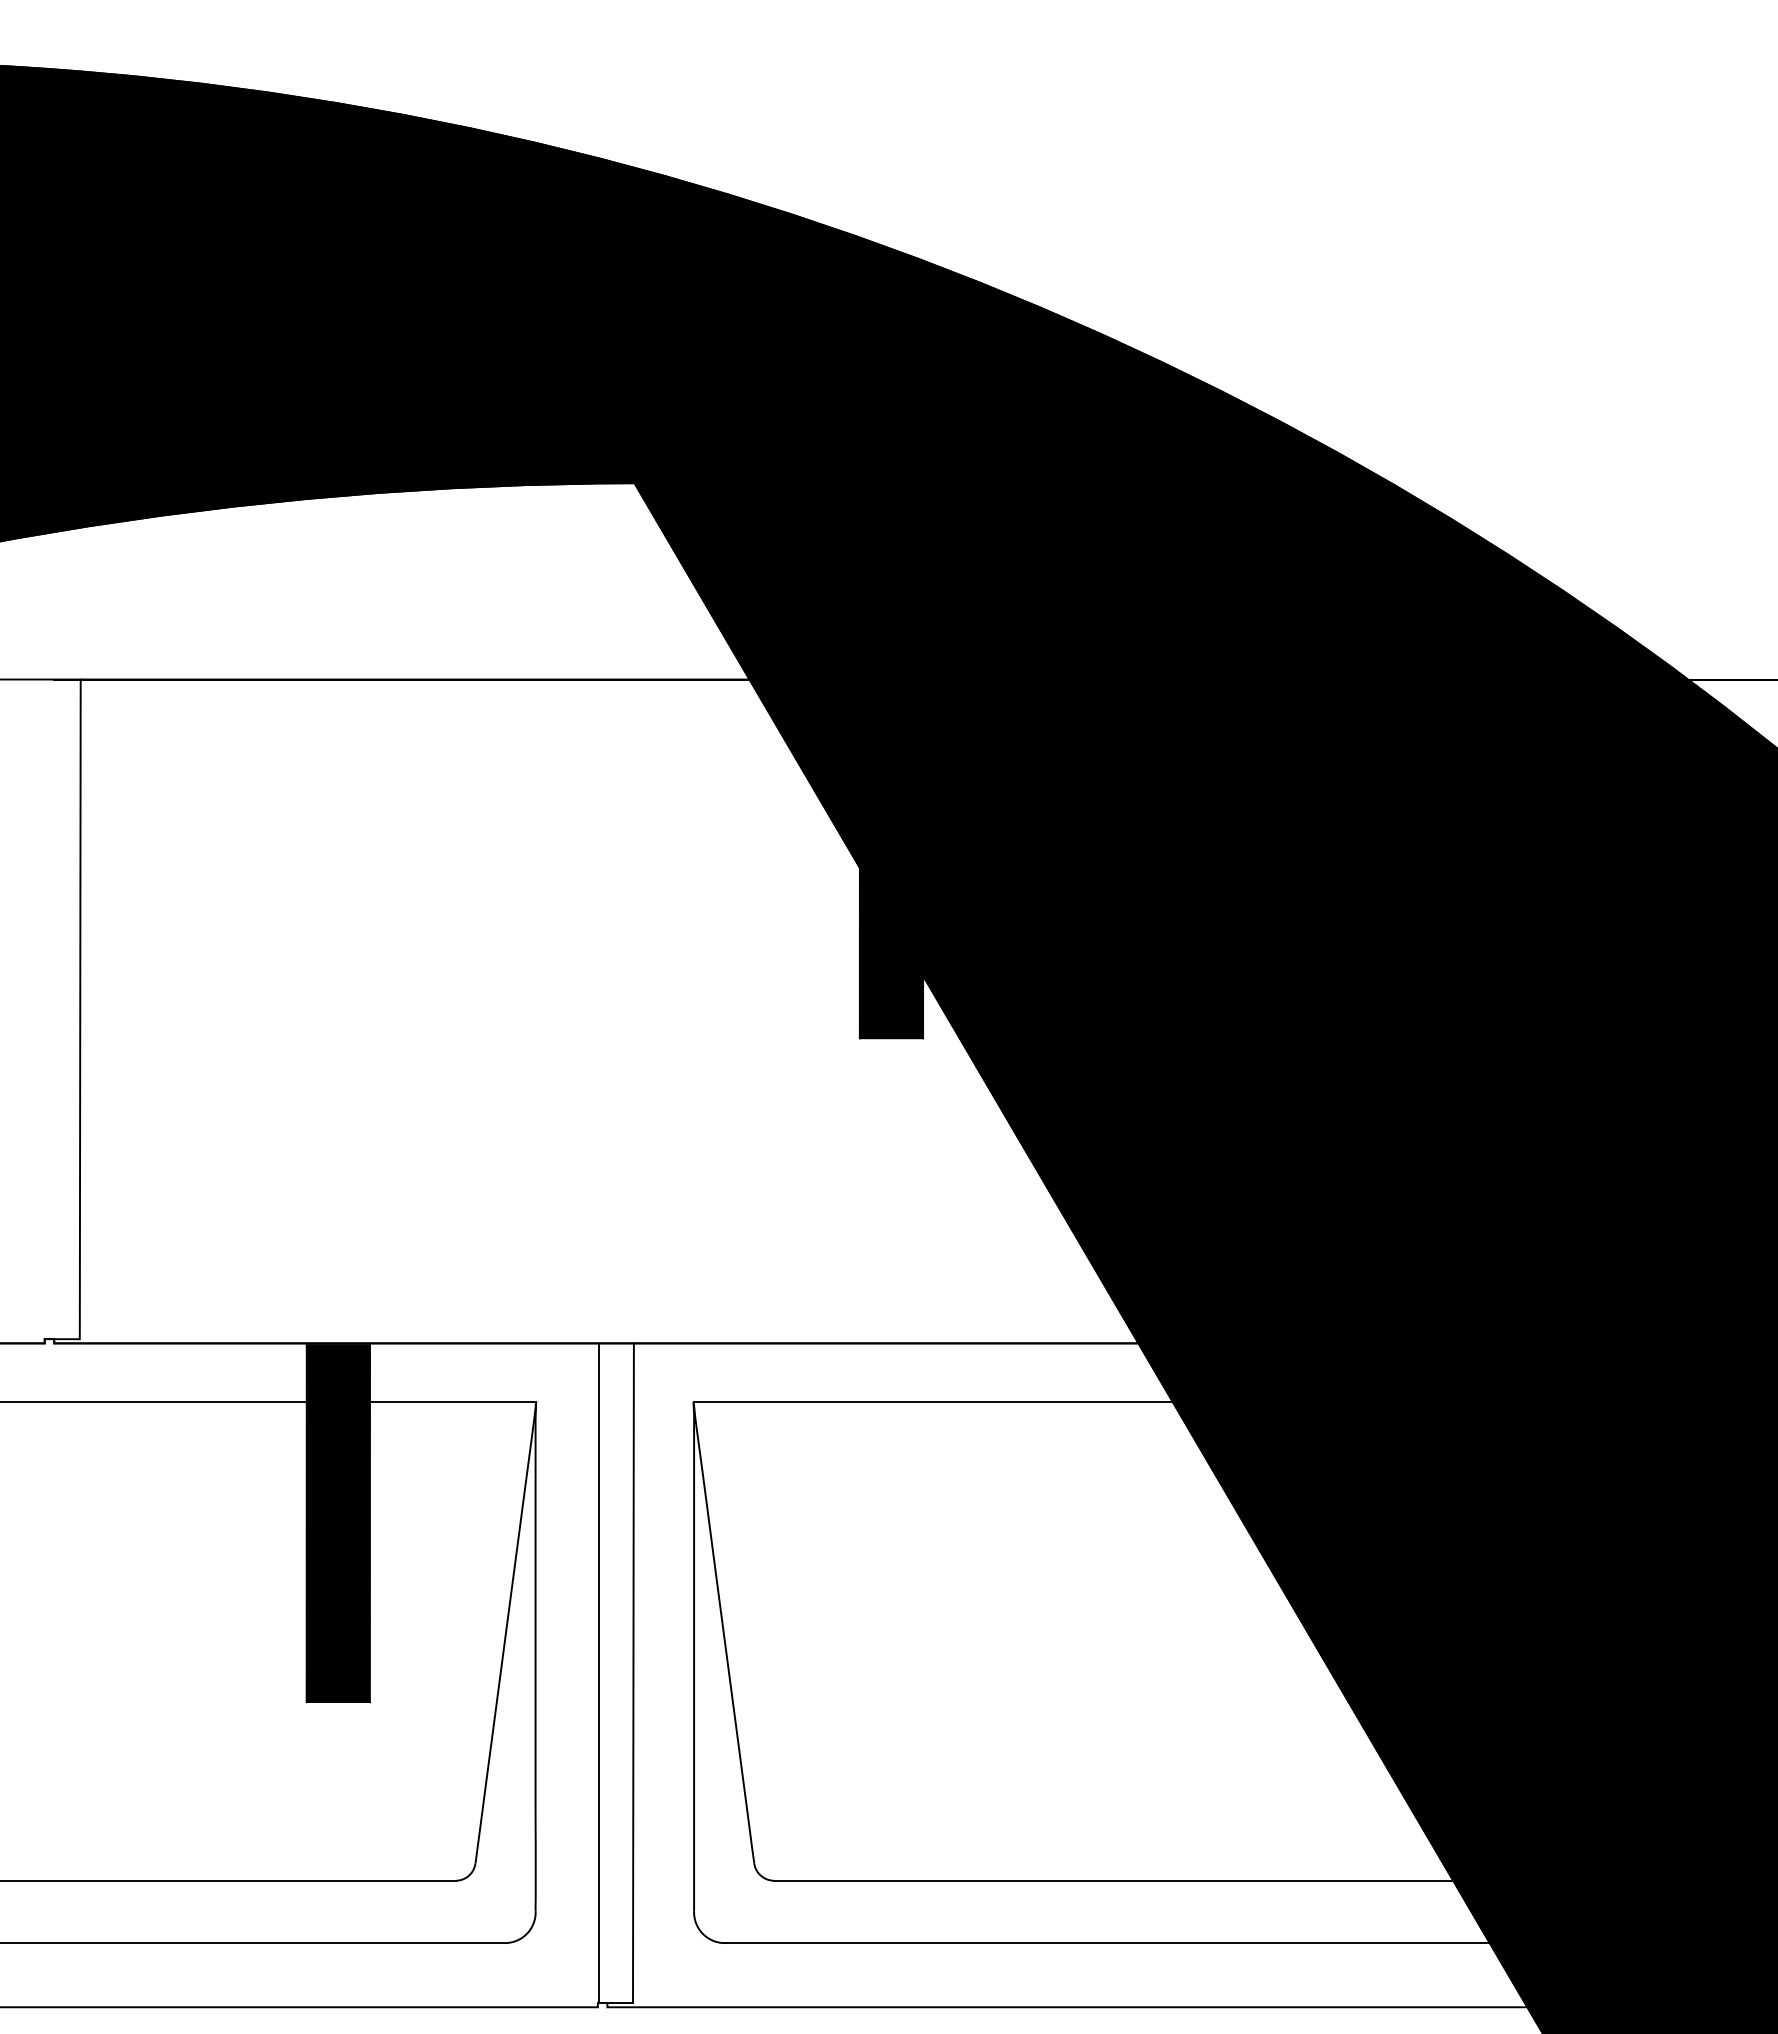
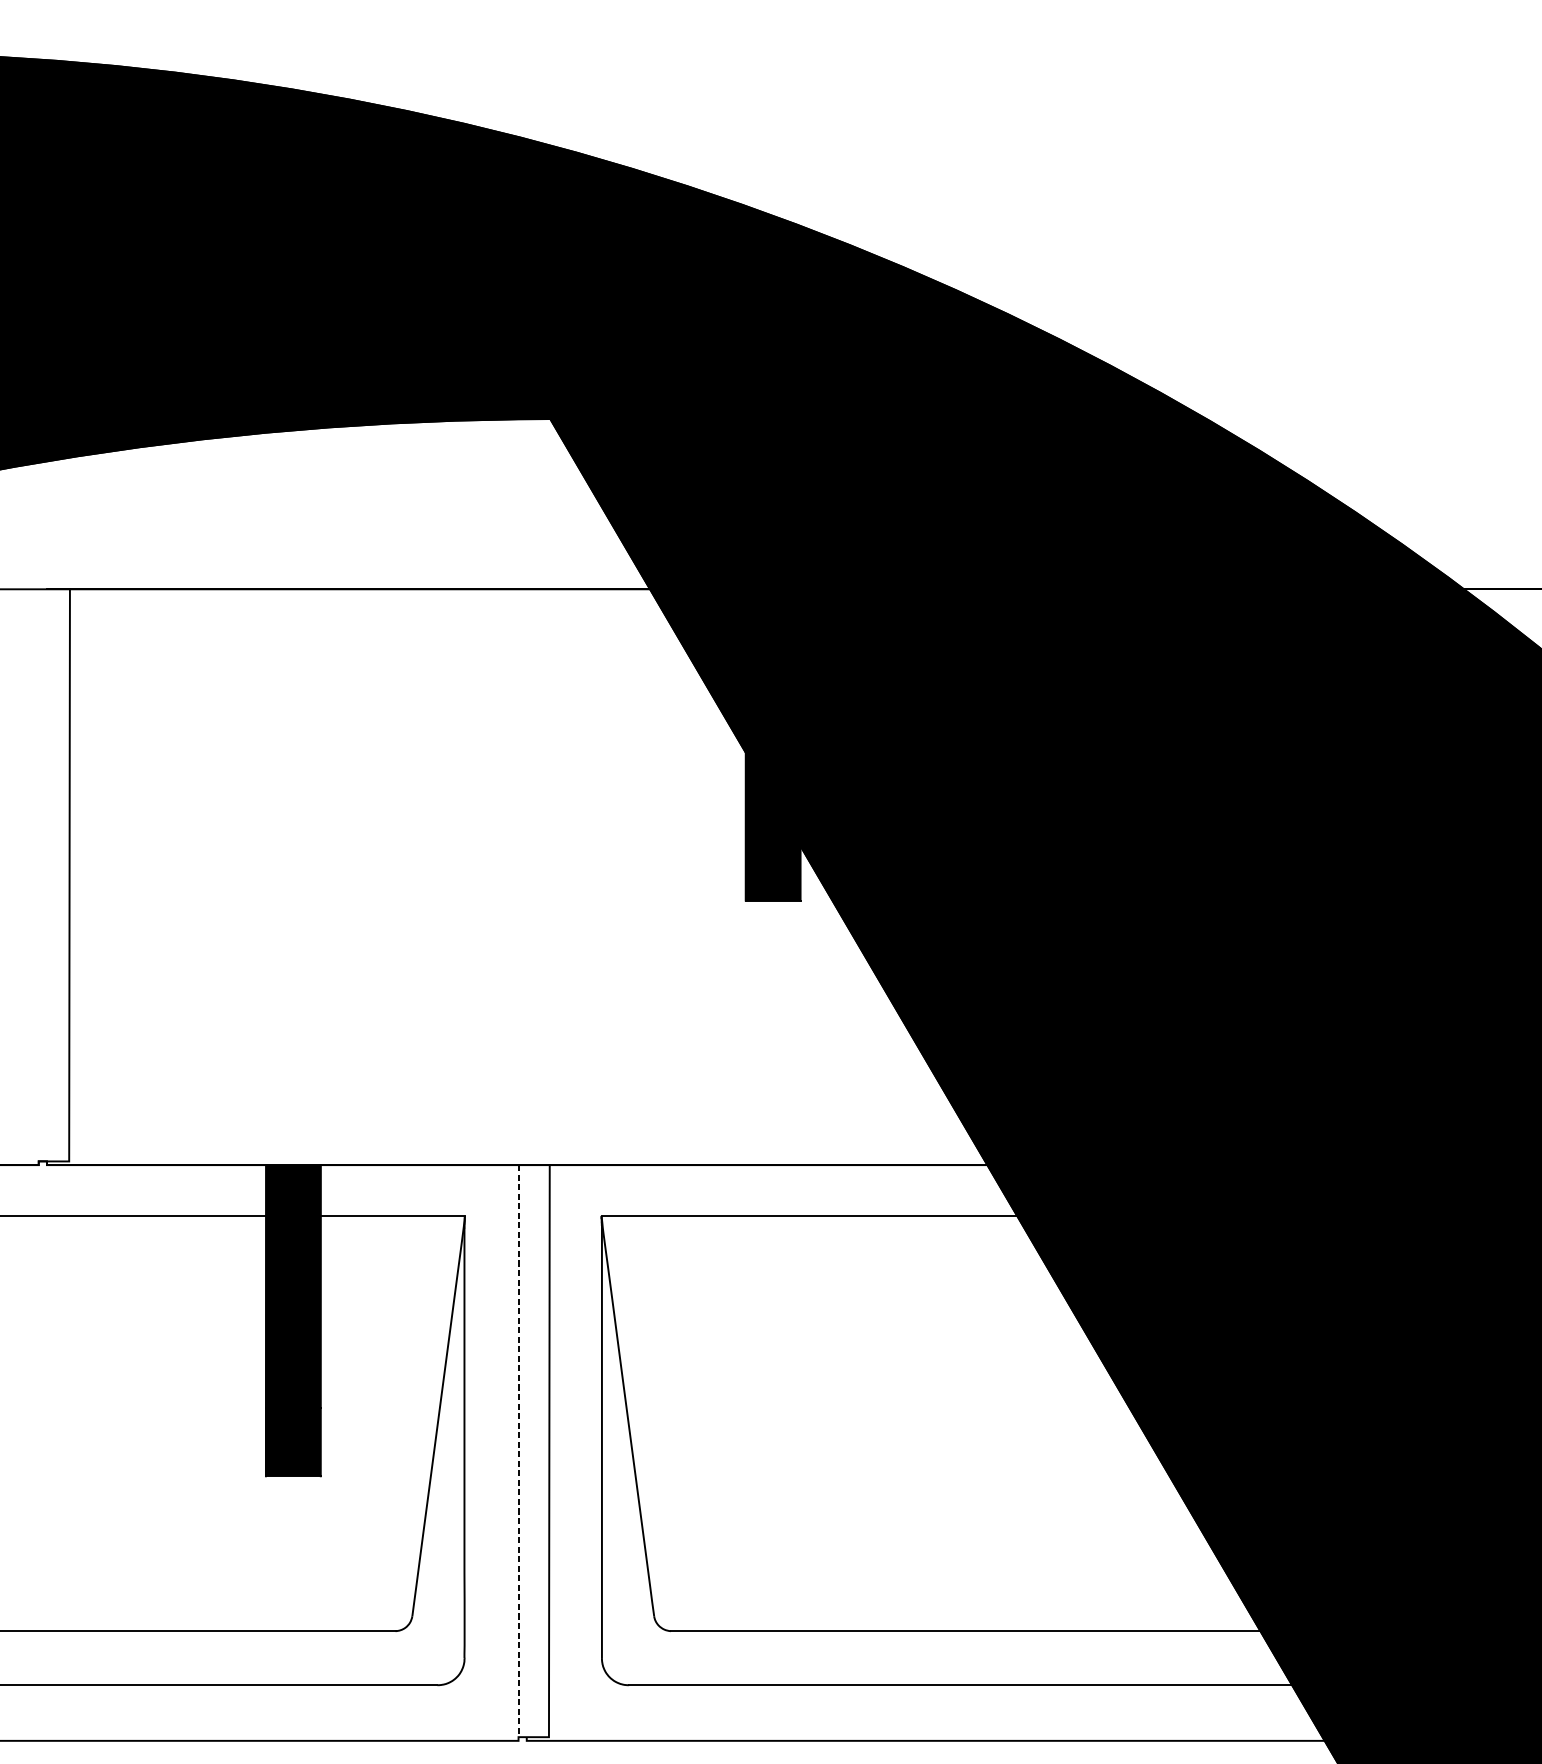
line: (598, 1673) -> (519, 1451), solid -> dashed

